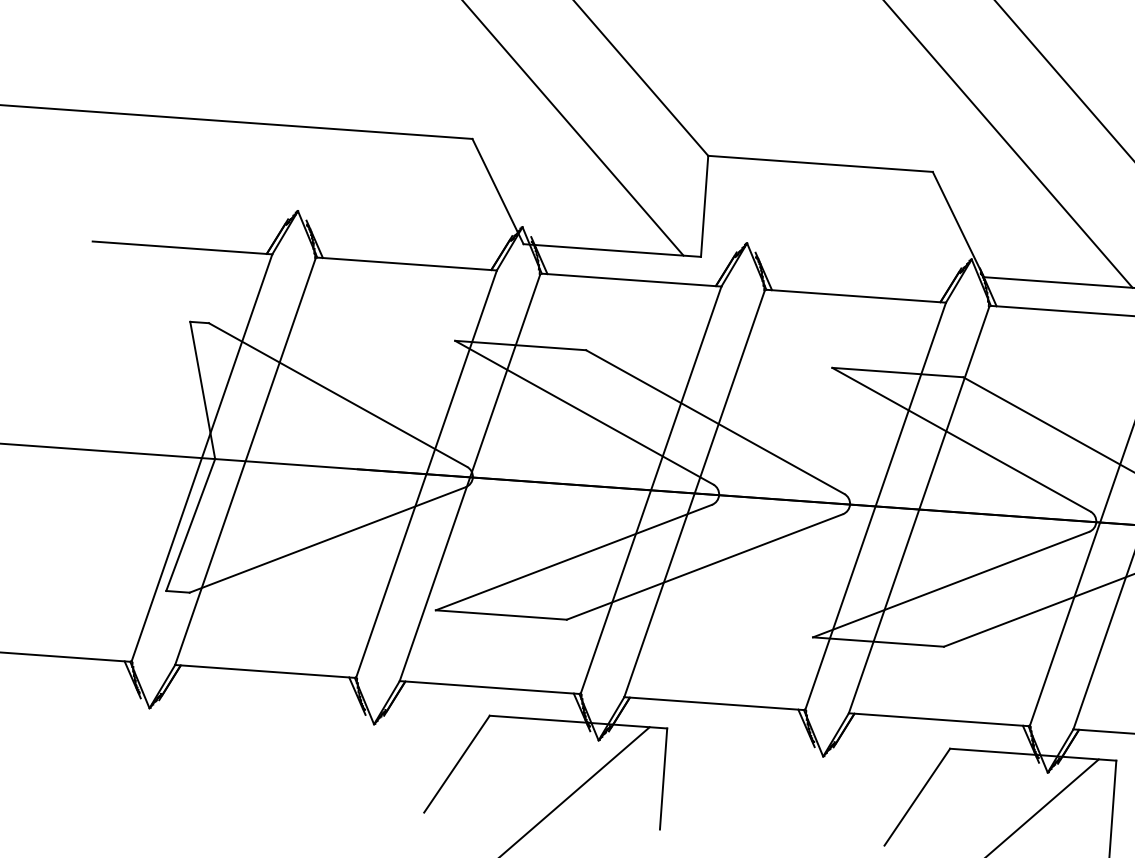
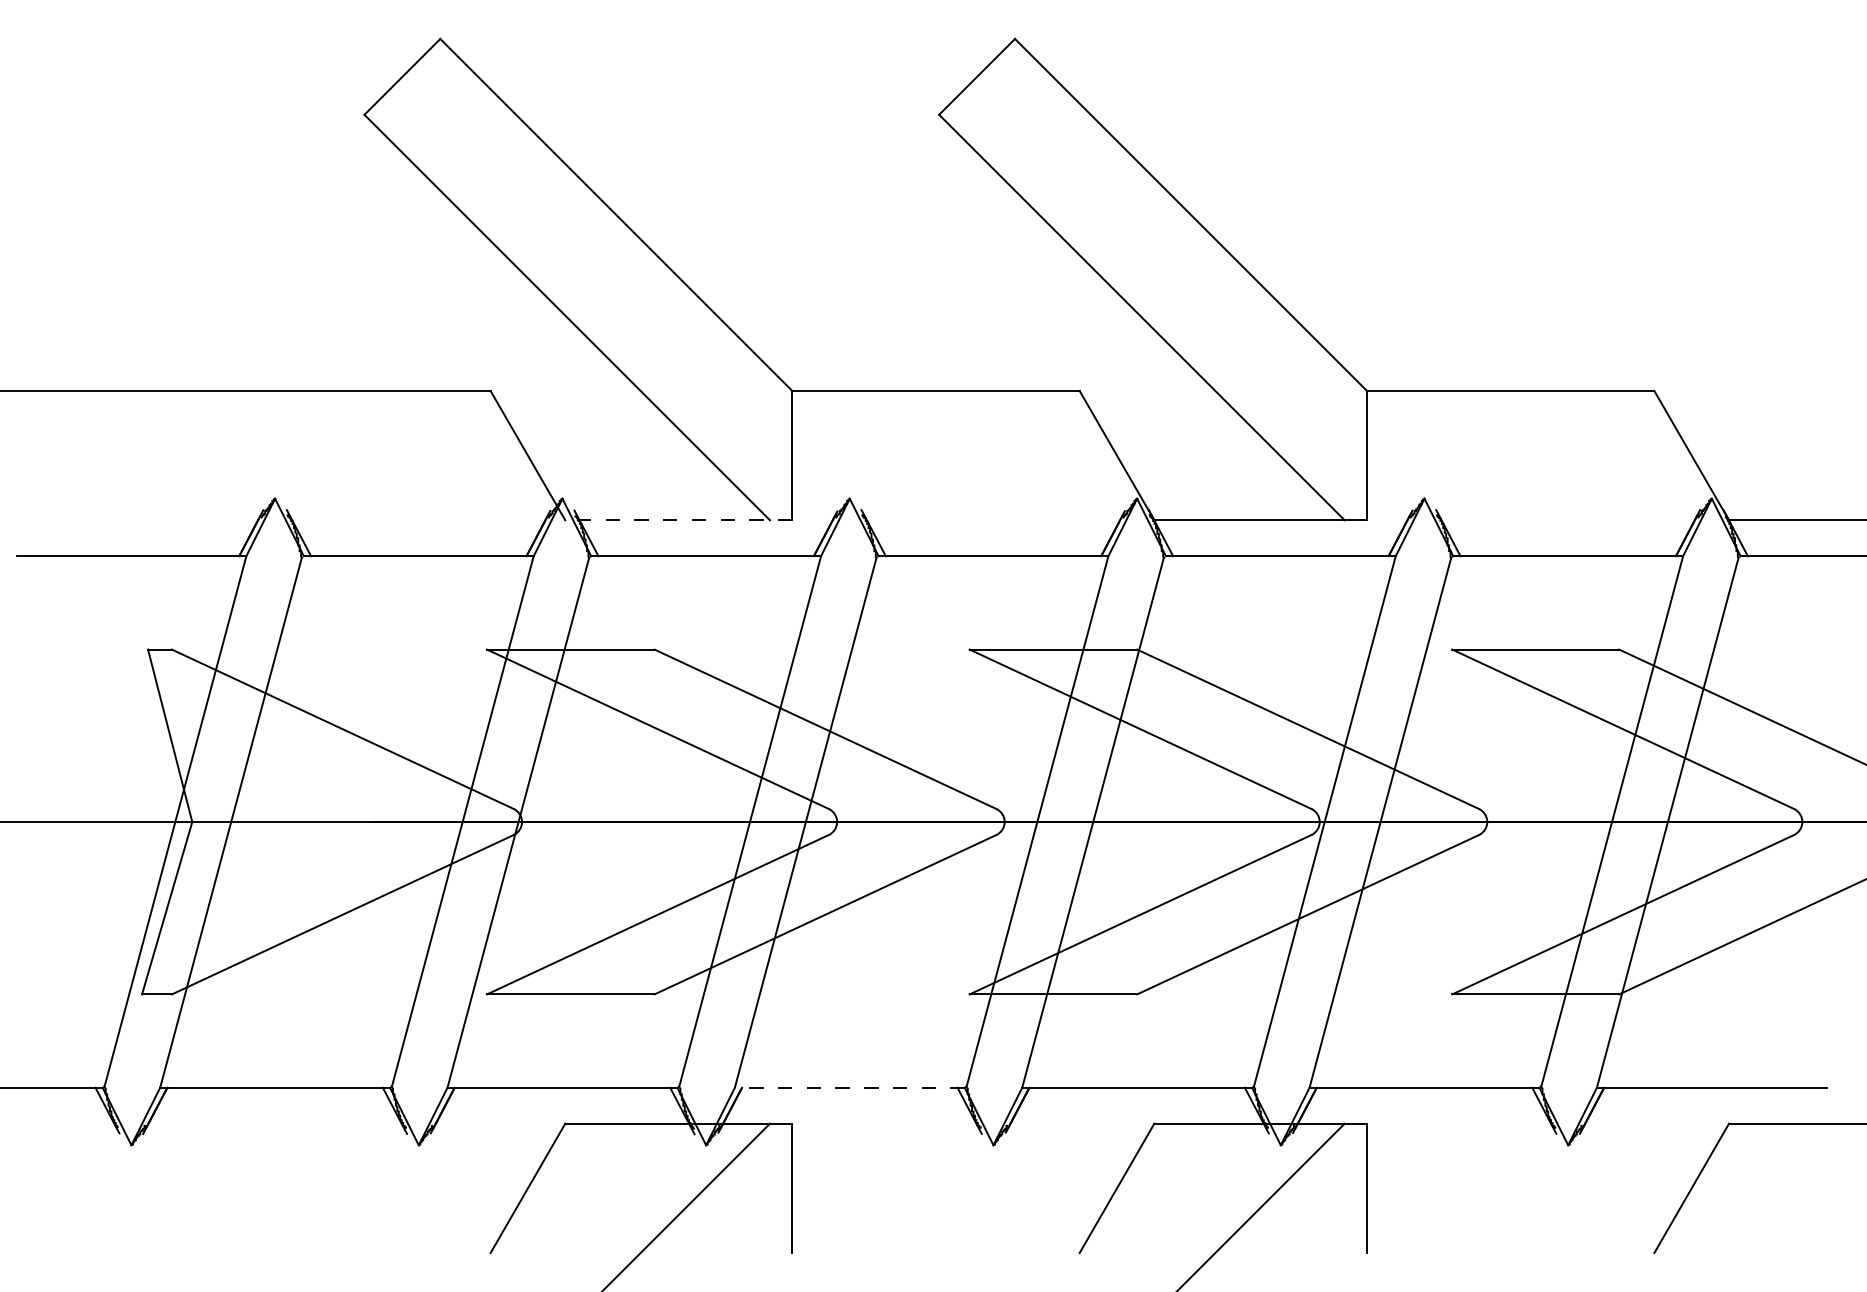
line: (612, 250) -> (678, 520), solid -> dashed
line: (713, 703) -> (849, 1087), solid -> dashed

